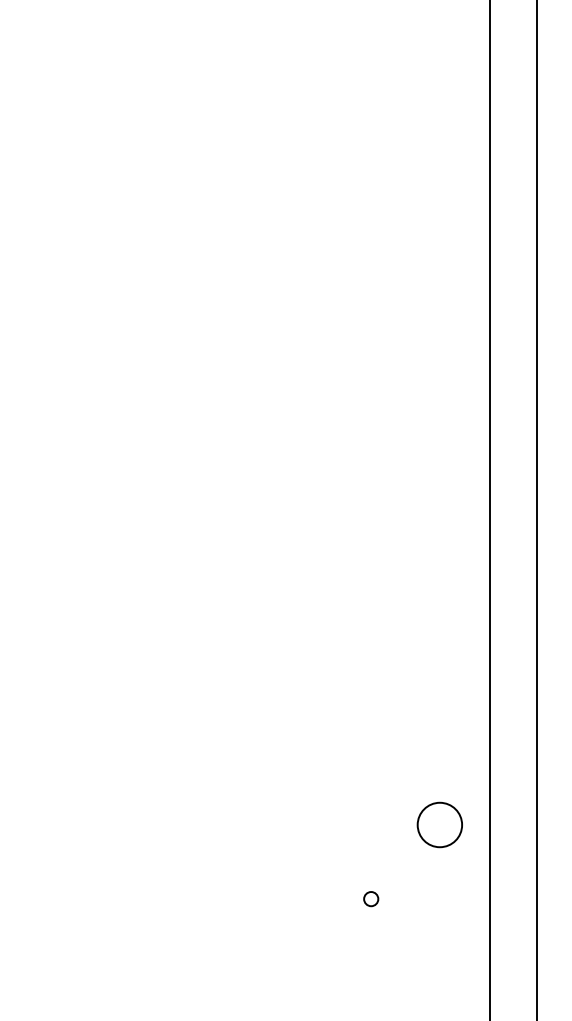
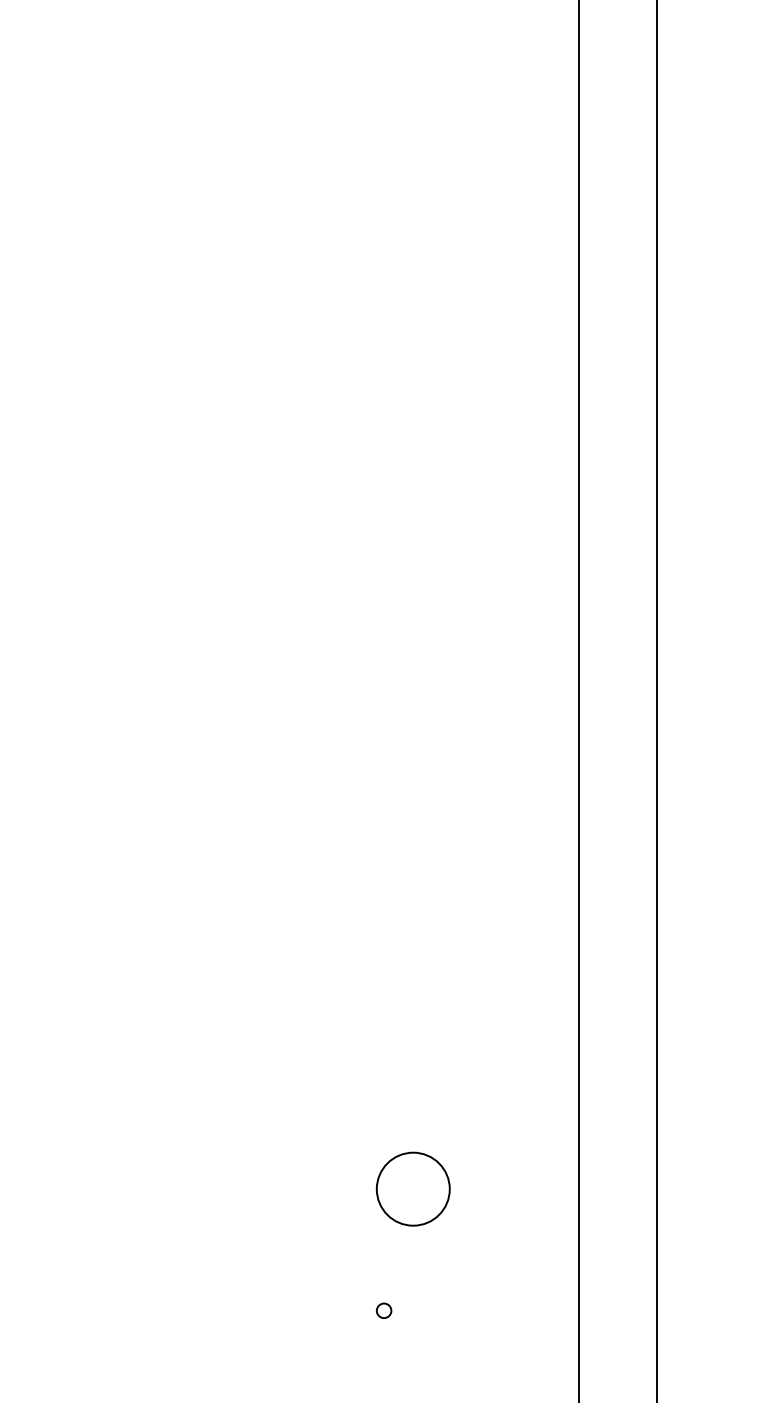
circle: (439, 824) -> (412, 1188), moved
circle: (370, 898) -> (383, 1309), size x0.62

